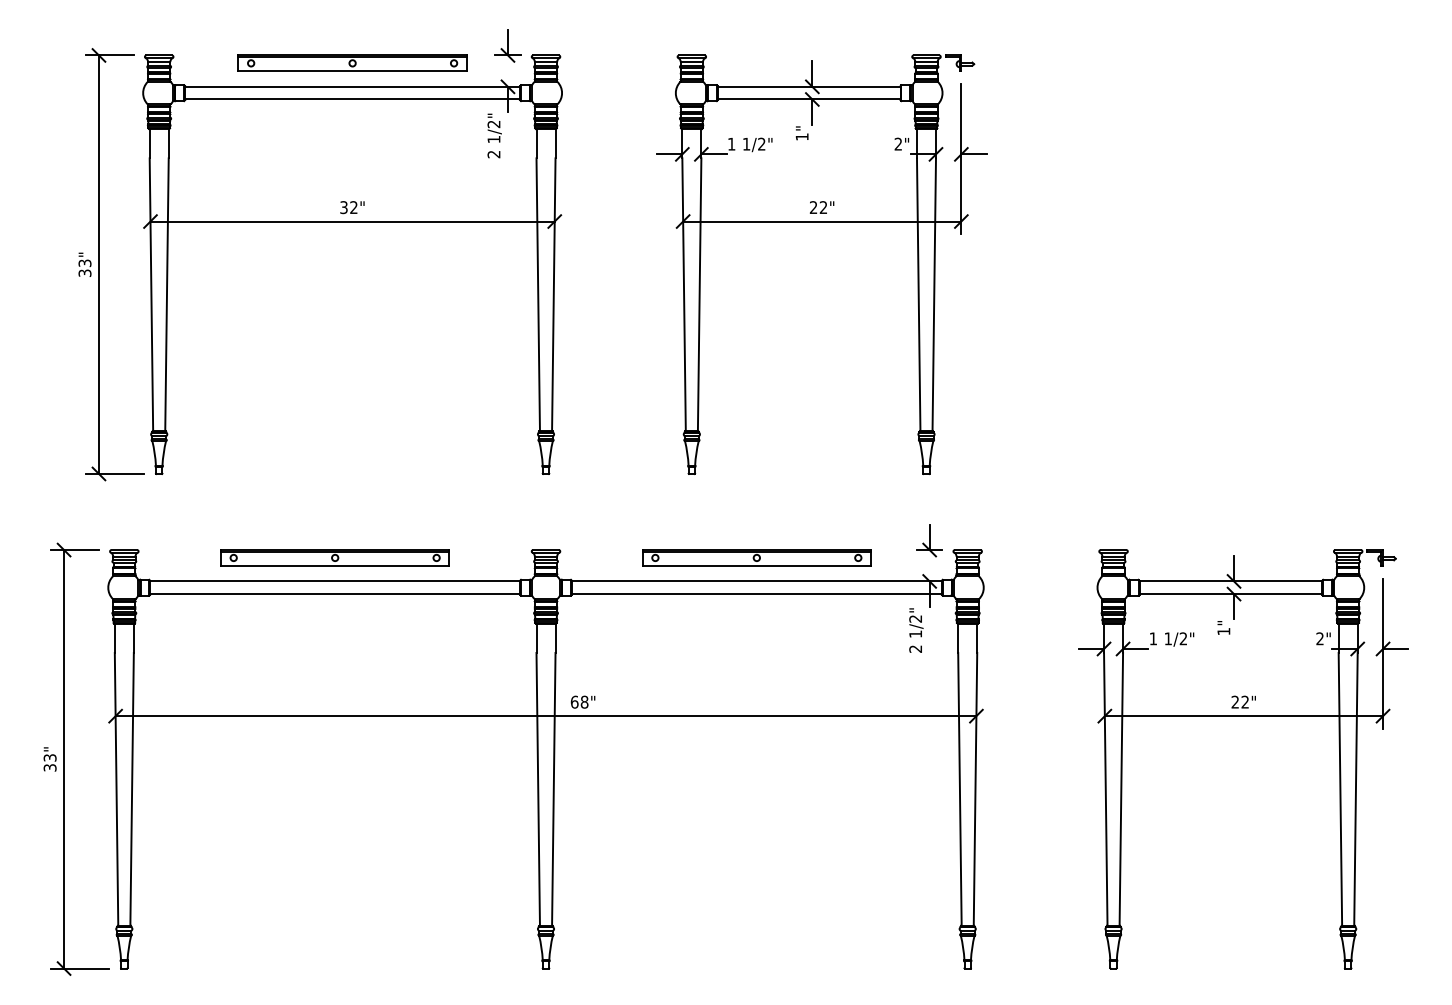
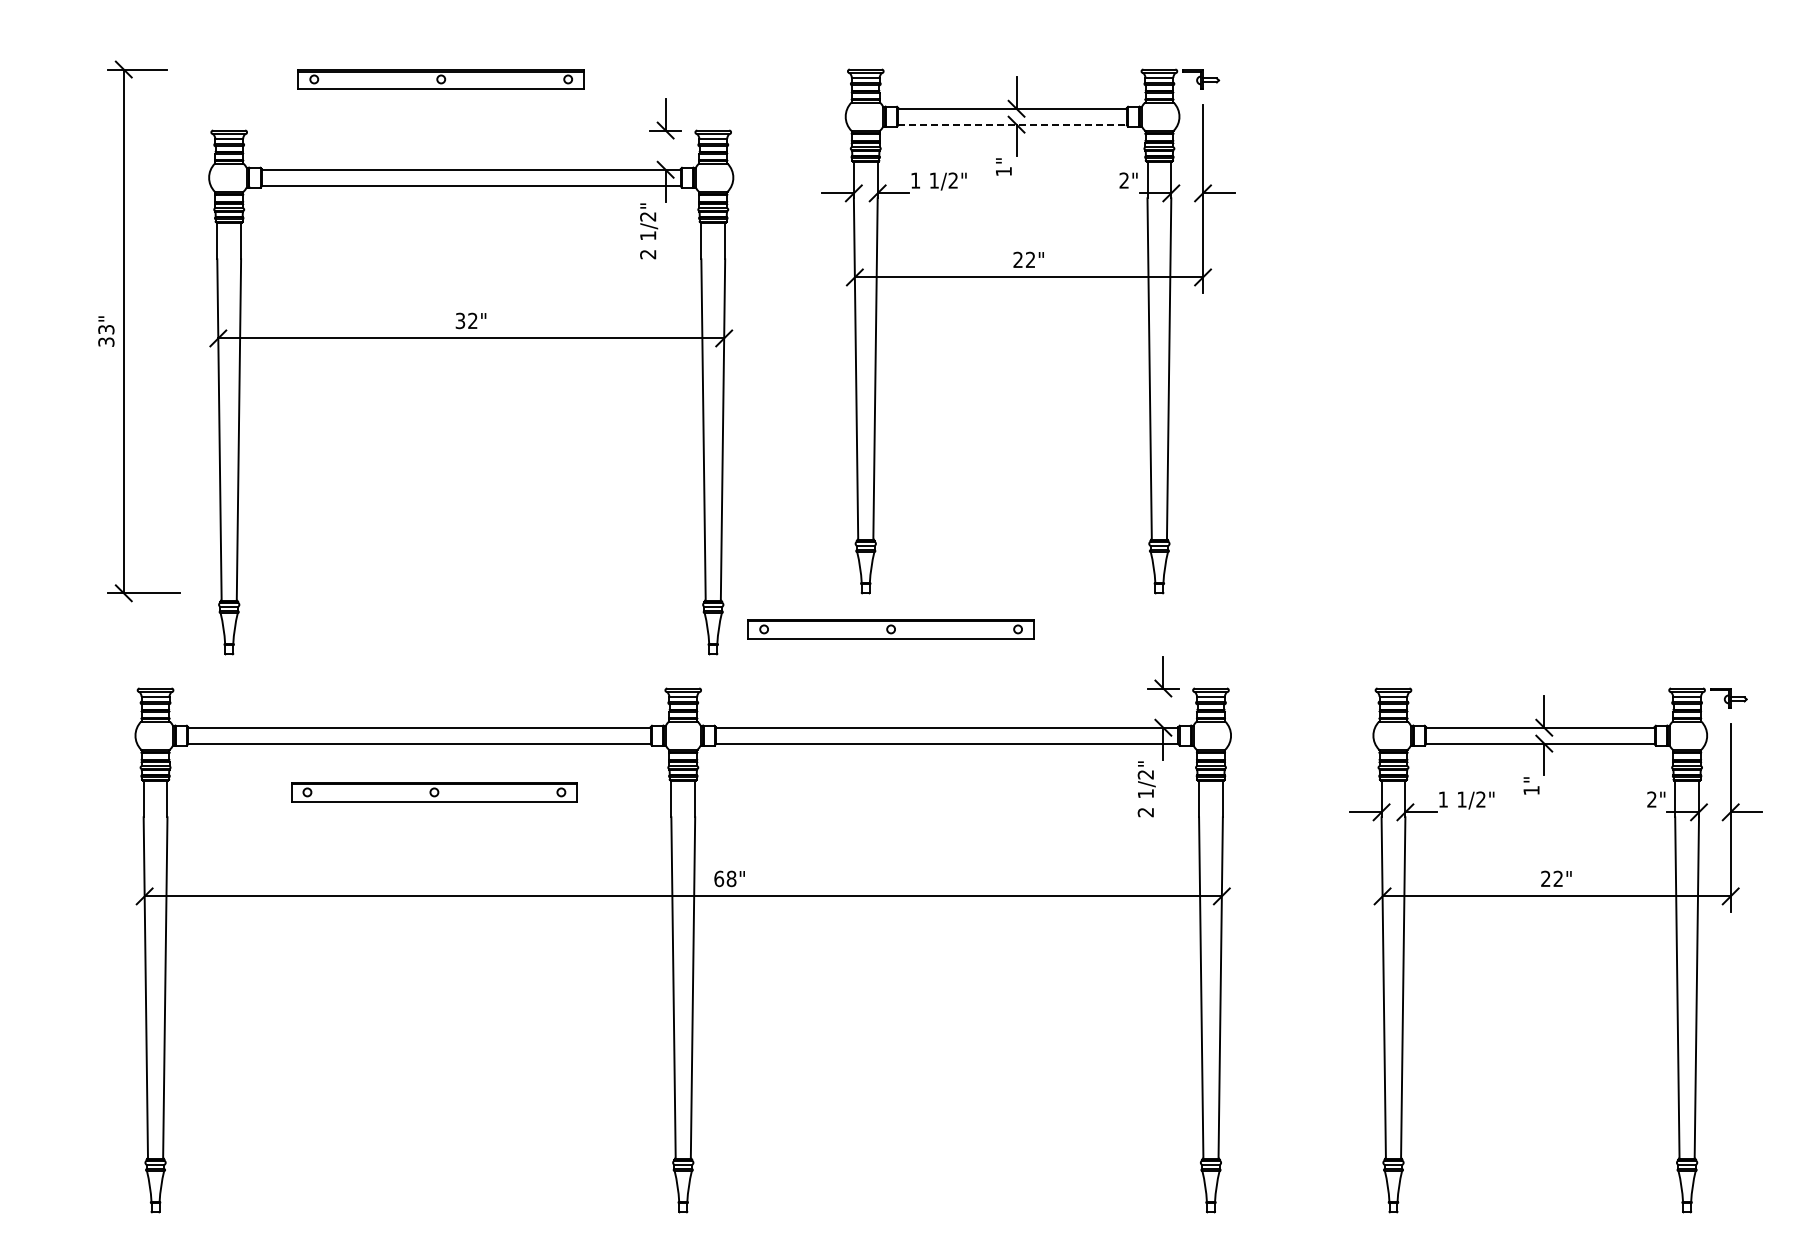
line: (809, 99) -> (1013, 124), solid -> dashed
part: (352, 221) -> (471, 338), moved
part: (335, 558) -> (434, 792), moved
part: (756, 558) -> (890, 629), moved
part: (64, 759) -> (80, 950), removed

